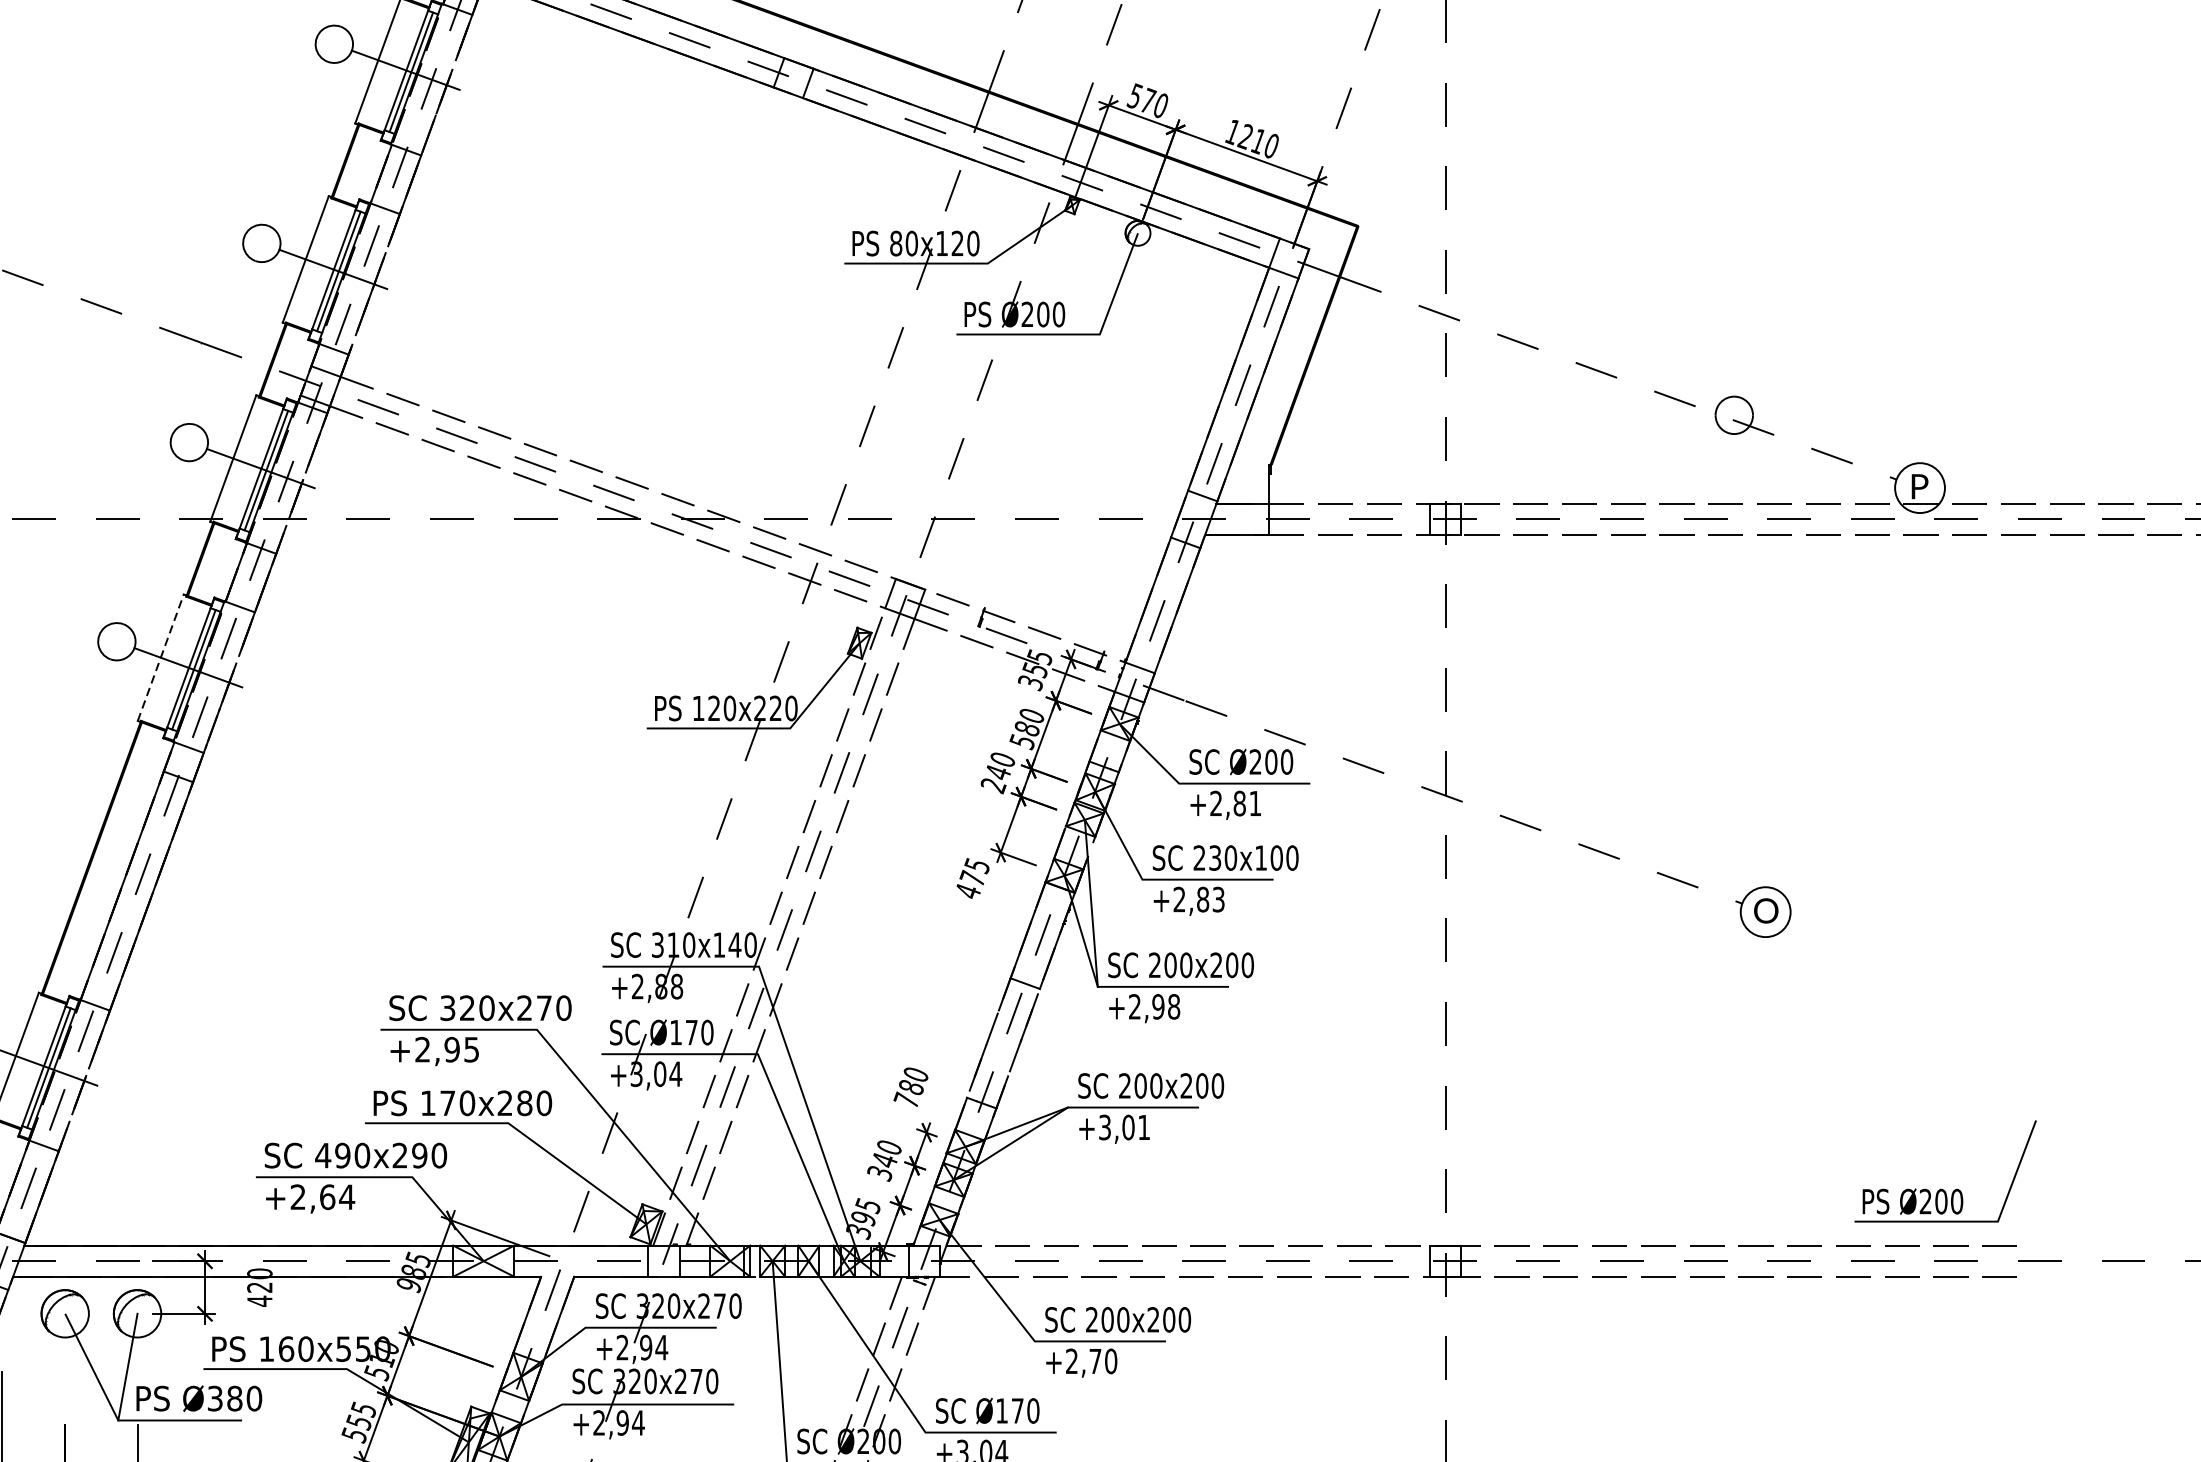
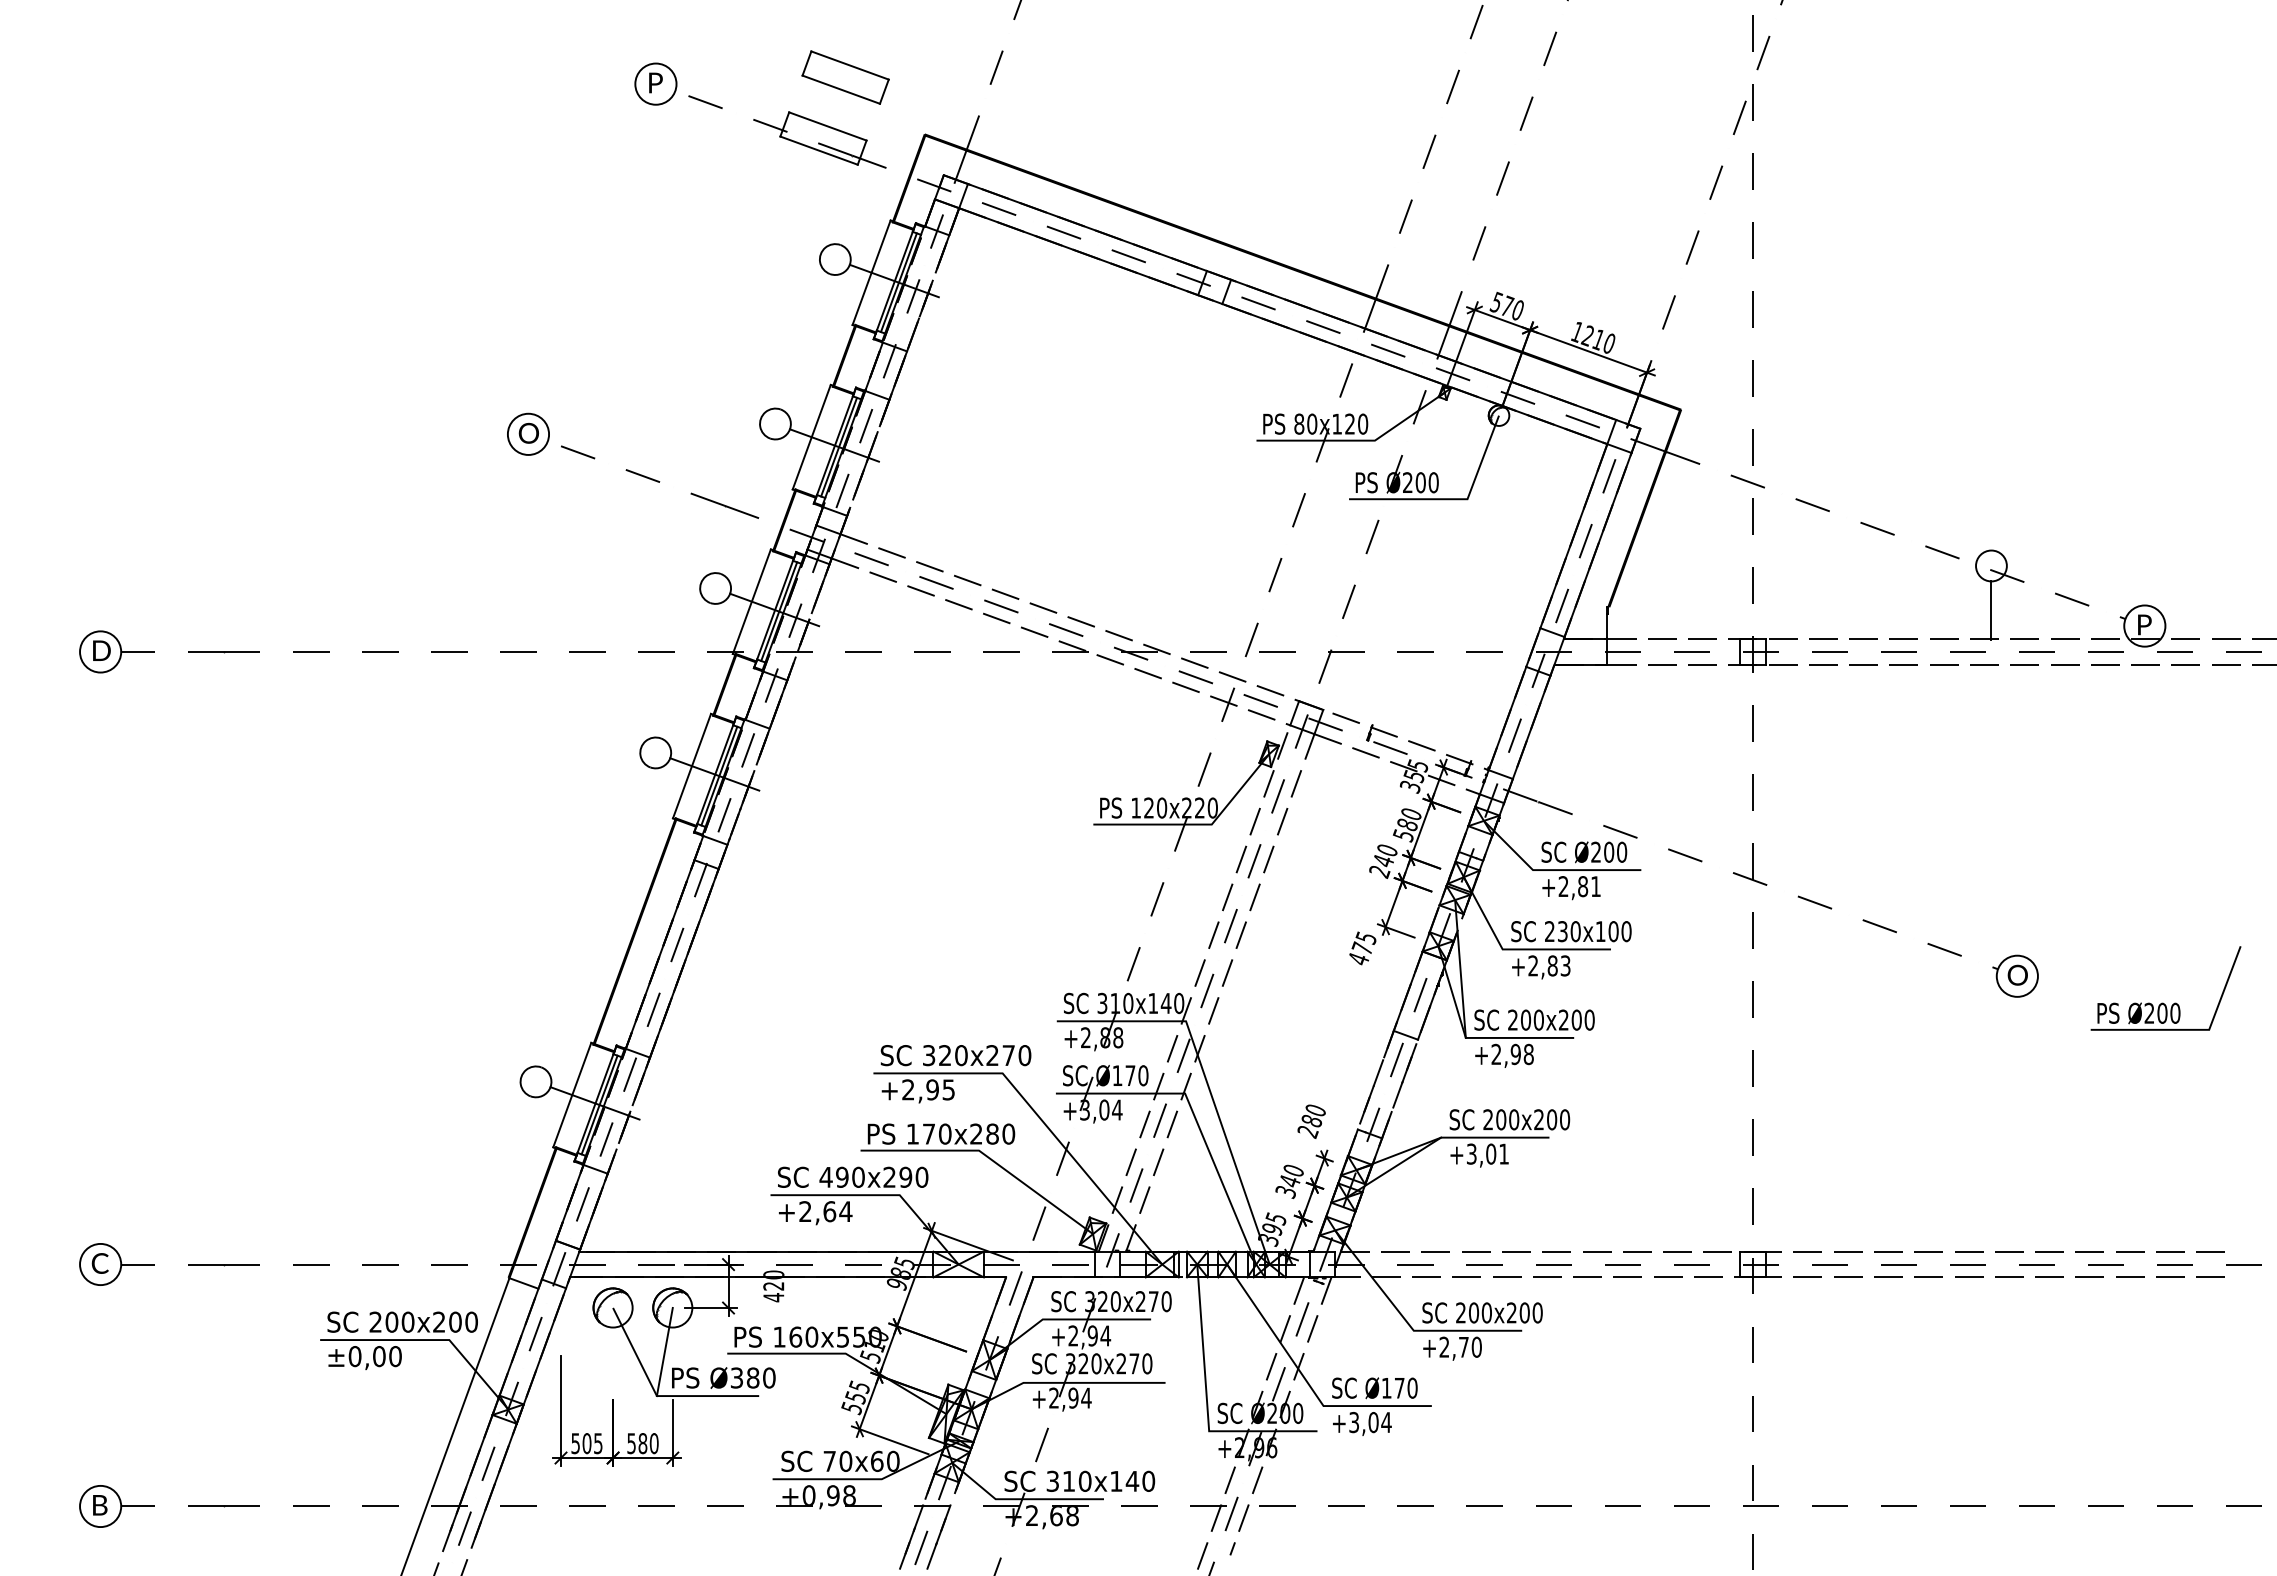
line: (1734, 469) -> (1991, 610), added
line: (161, 658) -> (692, 766), dashed -> solid
text: (906, 1100) -> (1307, 1131), 780 -> 280
part: (1942, 1188) -> (2163, 1002), moved

